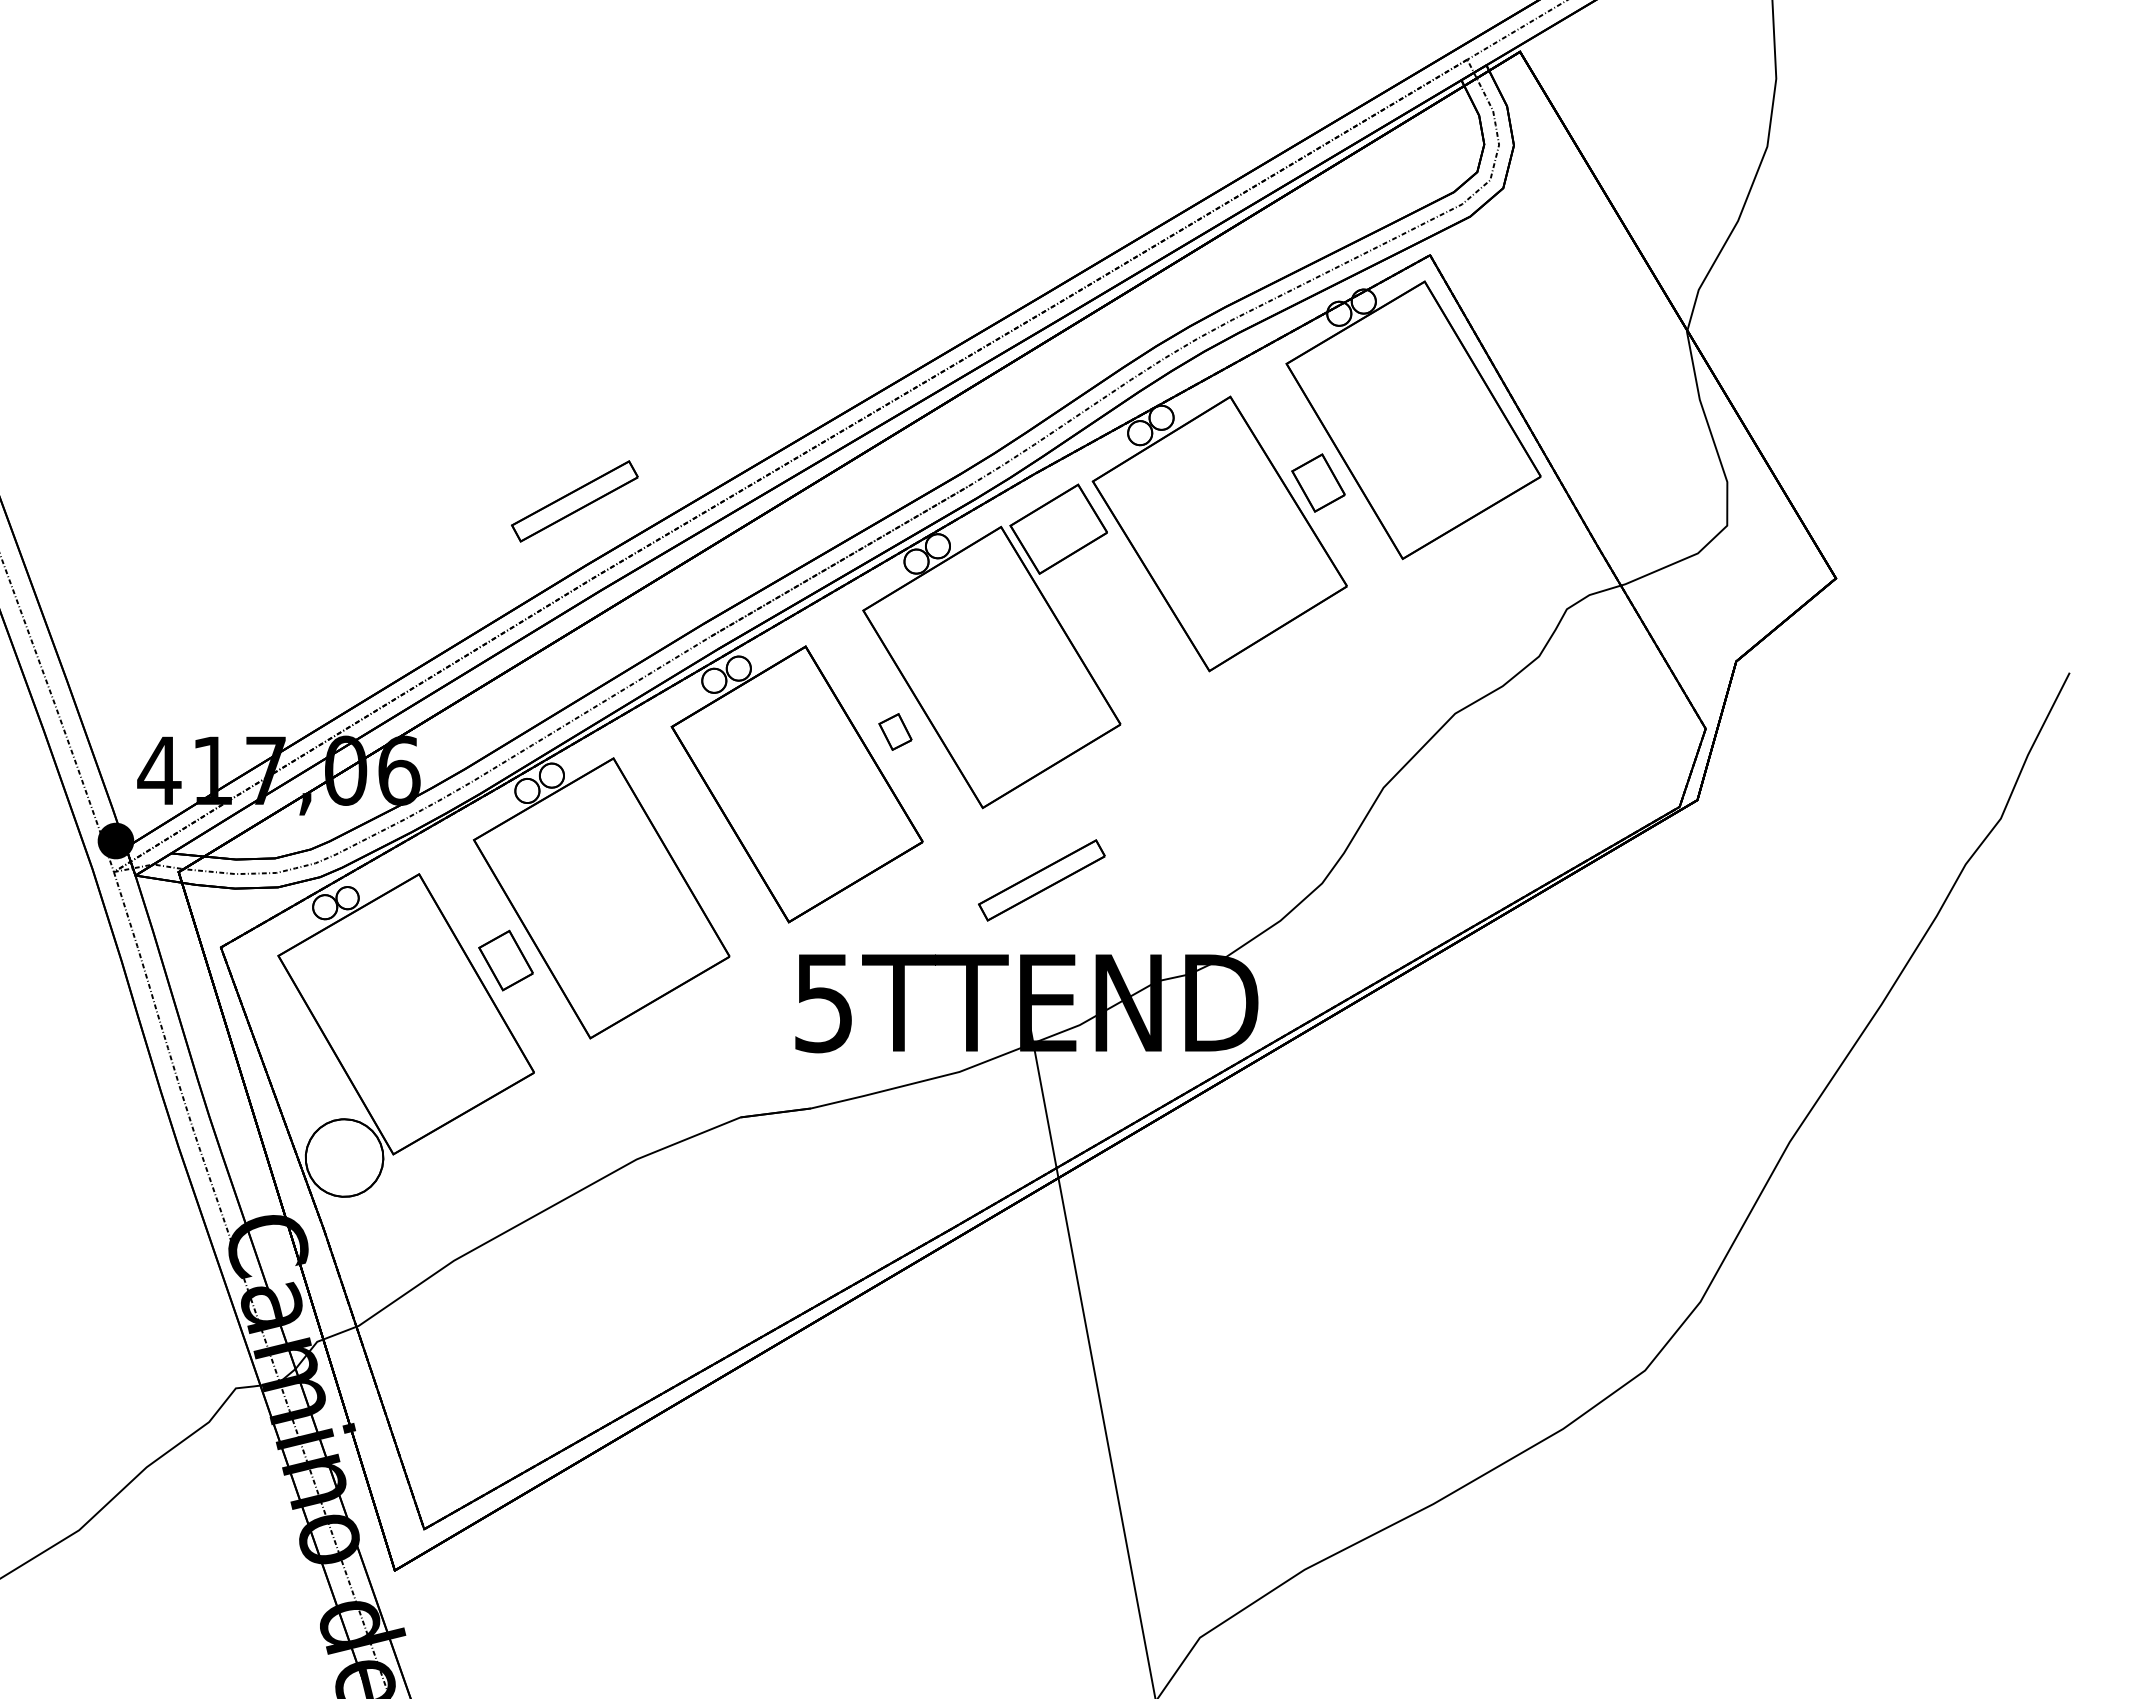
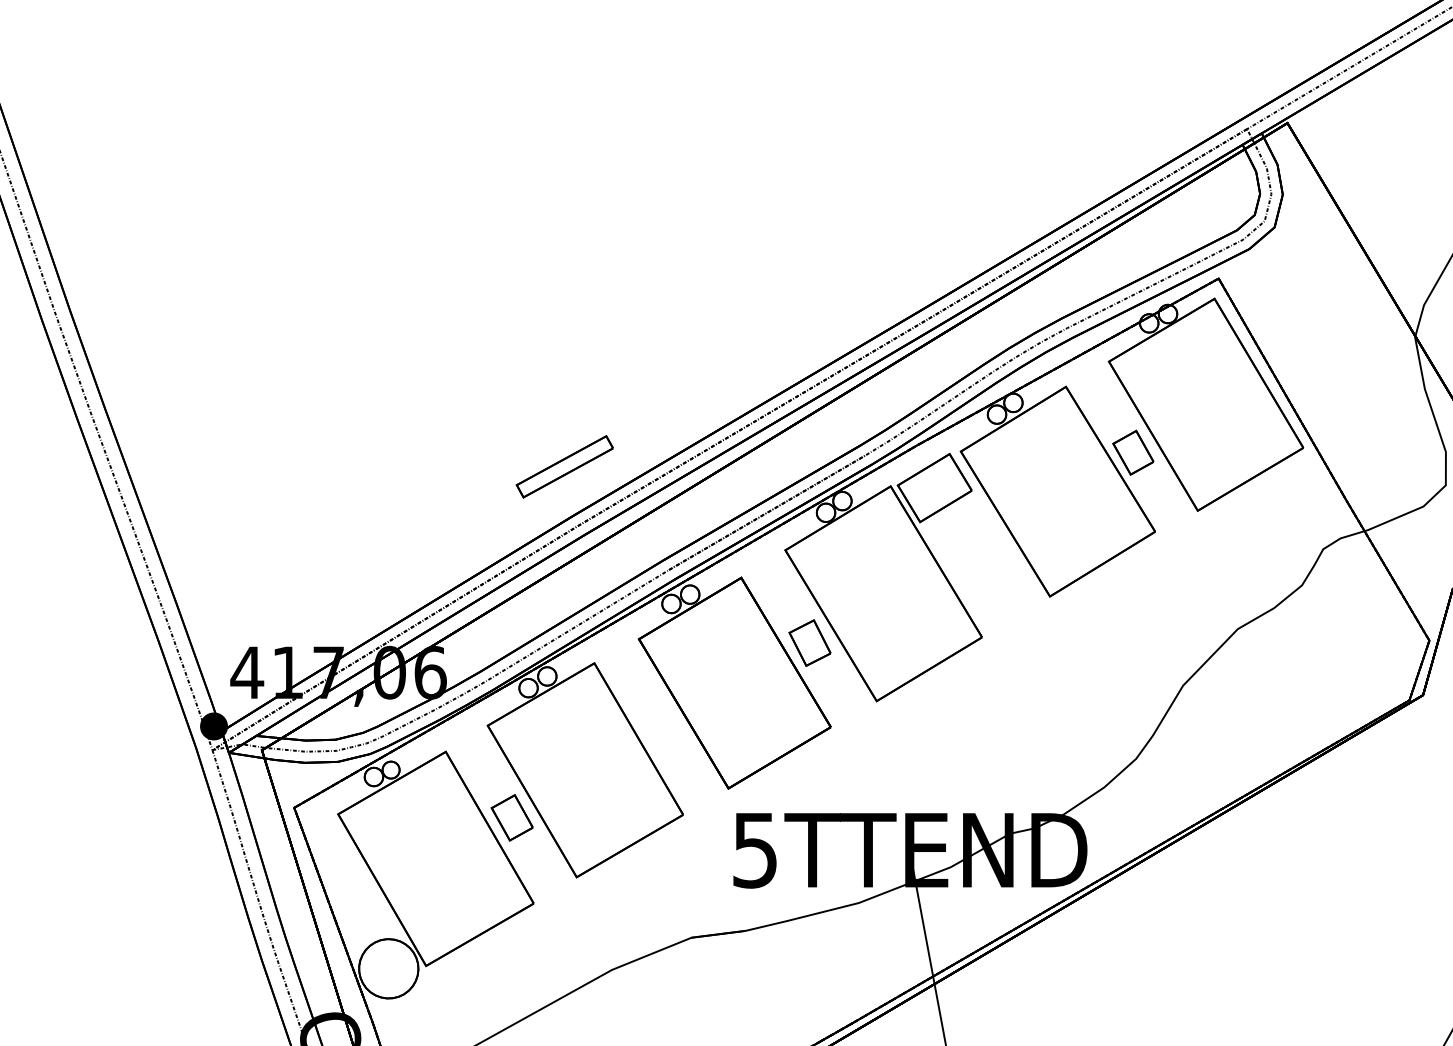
part: (895, 731) -> (809, 642), size x1.67
part: (1041, 880) -> (921, 756), removed

